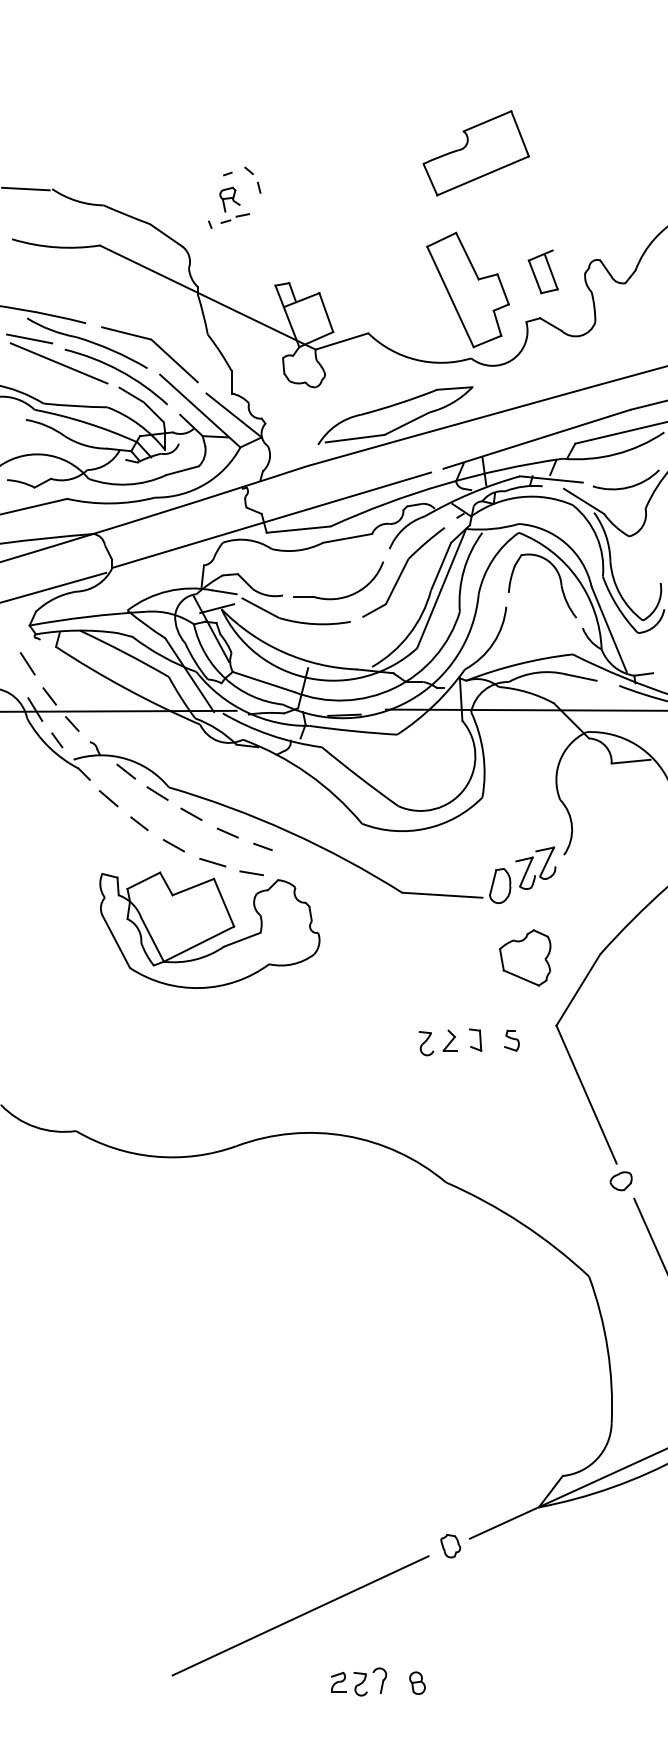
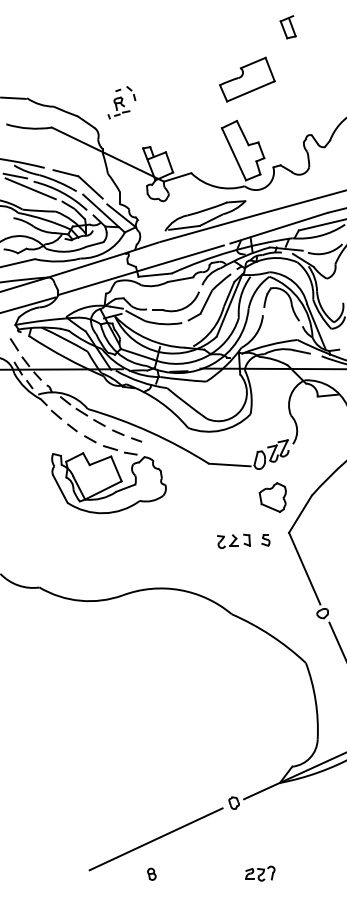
part: (541, 272) -> (287, 27), moved
part: (359, 1681) -> (260, 873), moved
part: (416, 1681) -> (151, 873), moved

